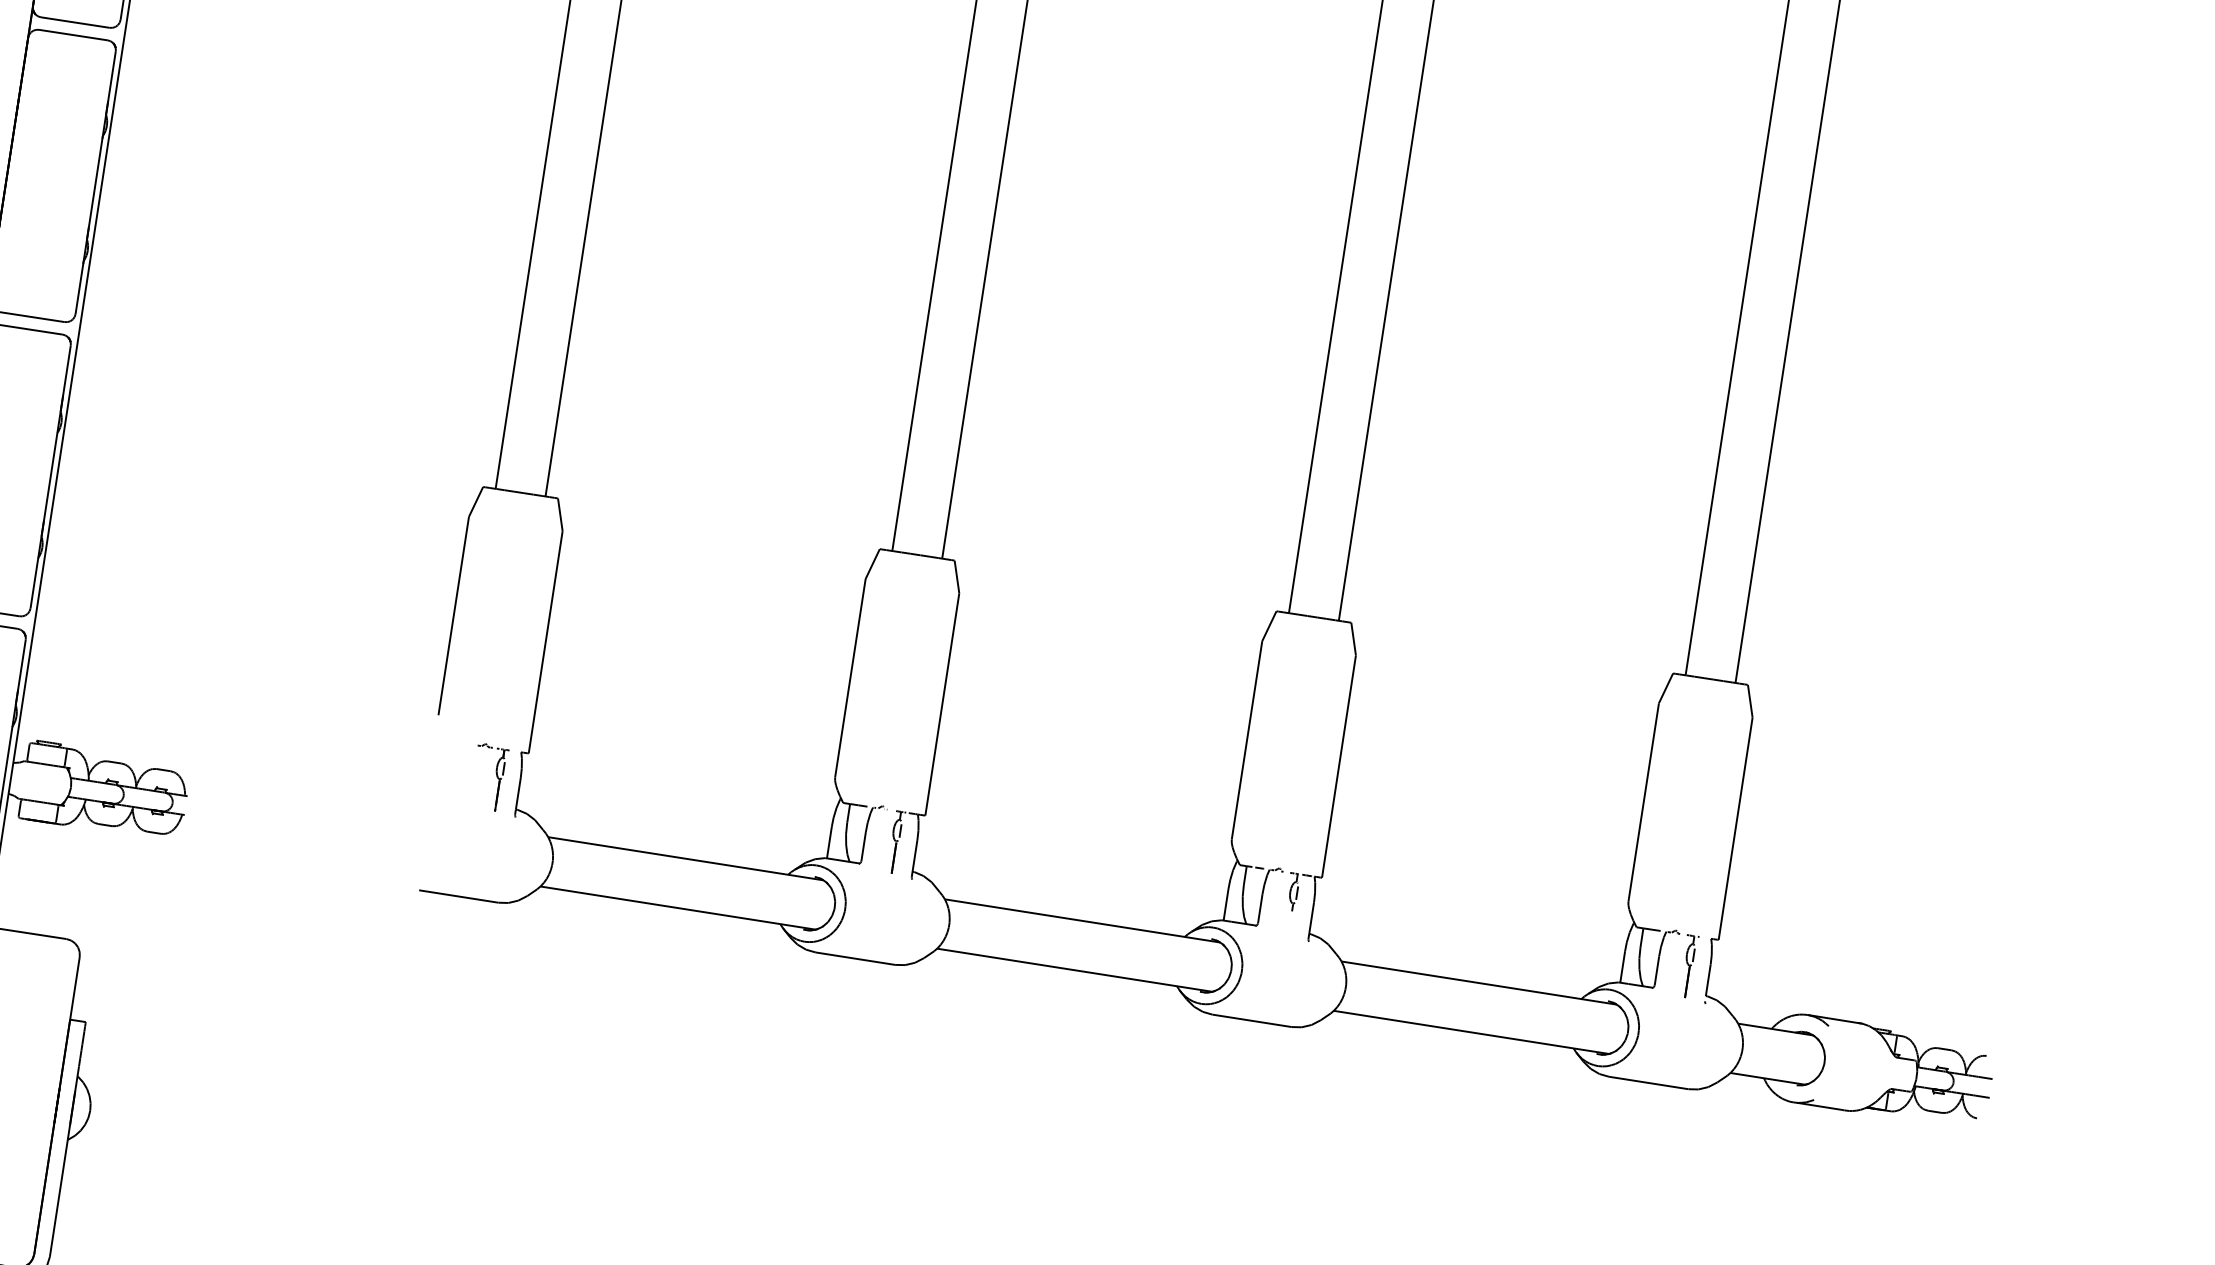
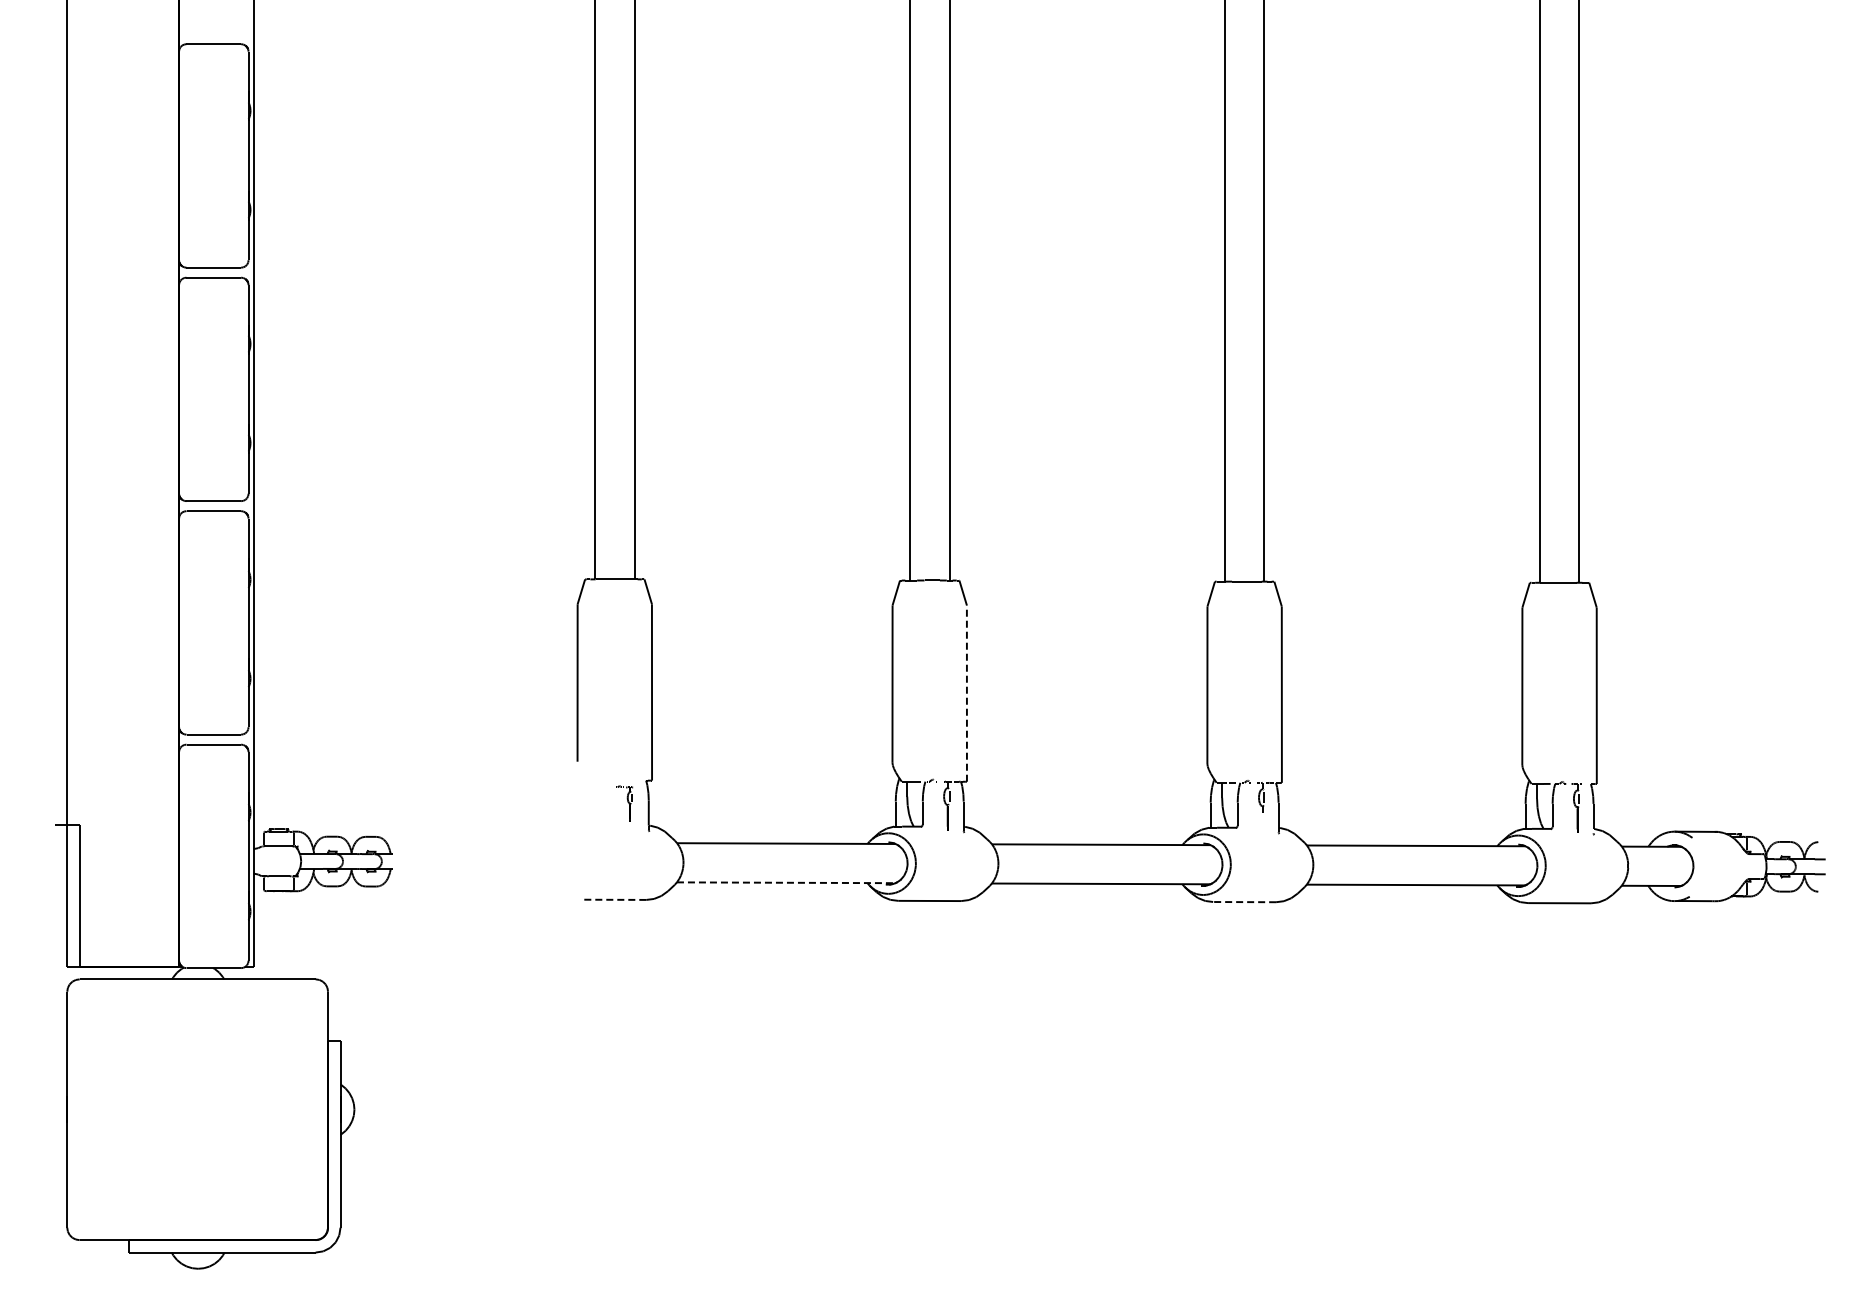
line: (941, 704) -> (966, 693), solid -> dashed
part: (489, 776) -> (624, 803), size x0.7
line: (458, 896) -> (614, 899), solid -> dashed
line: (678, 907) -> (786, 882), solid -> dashed
line: (1251, 1021) -> (1244, 902), solid -> dashed

